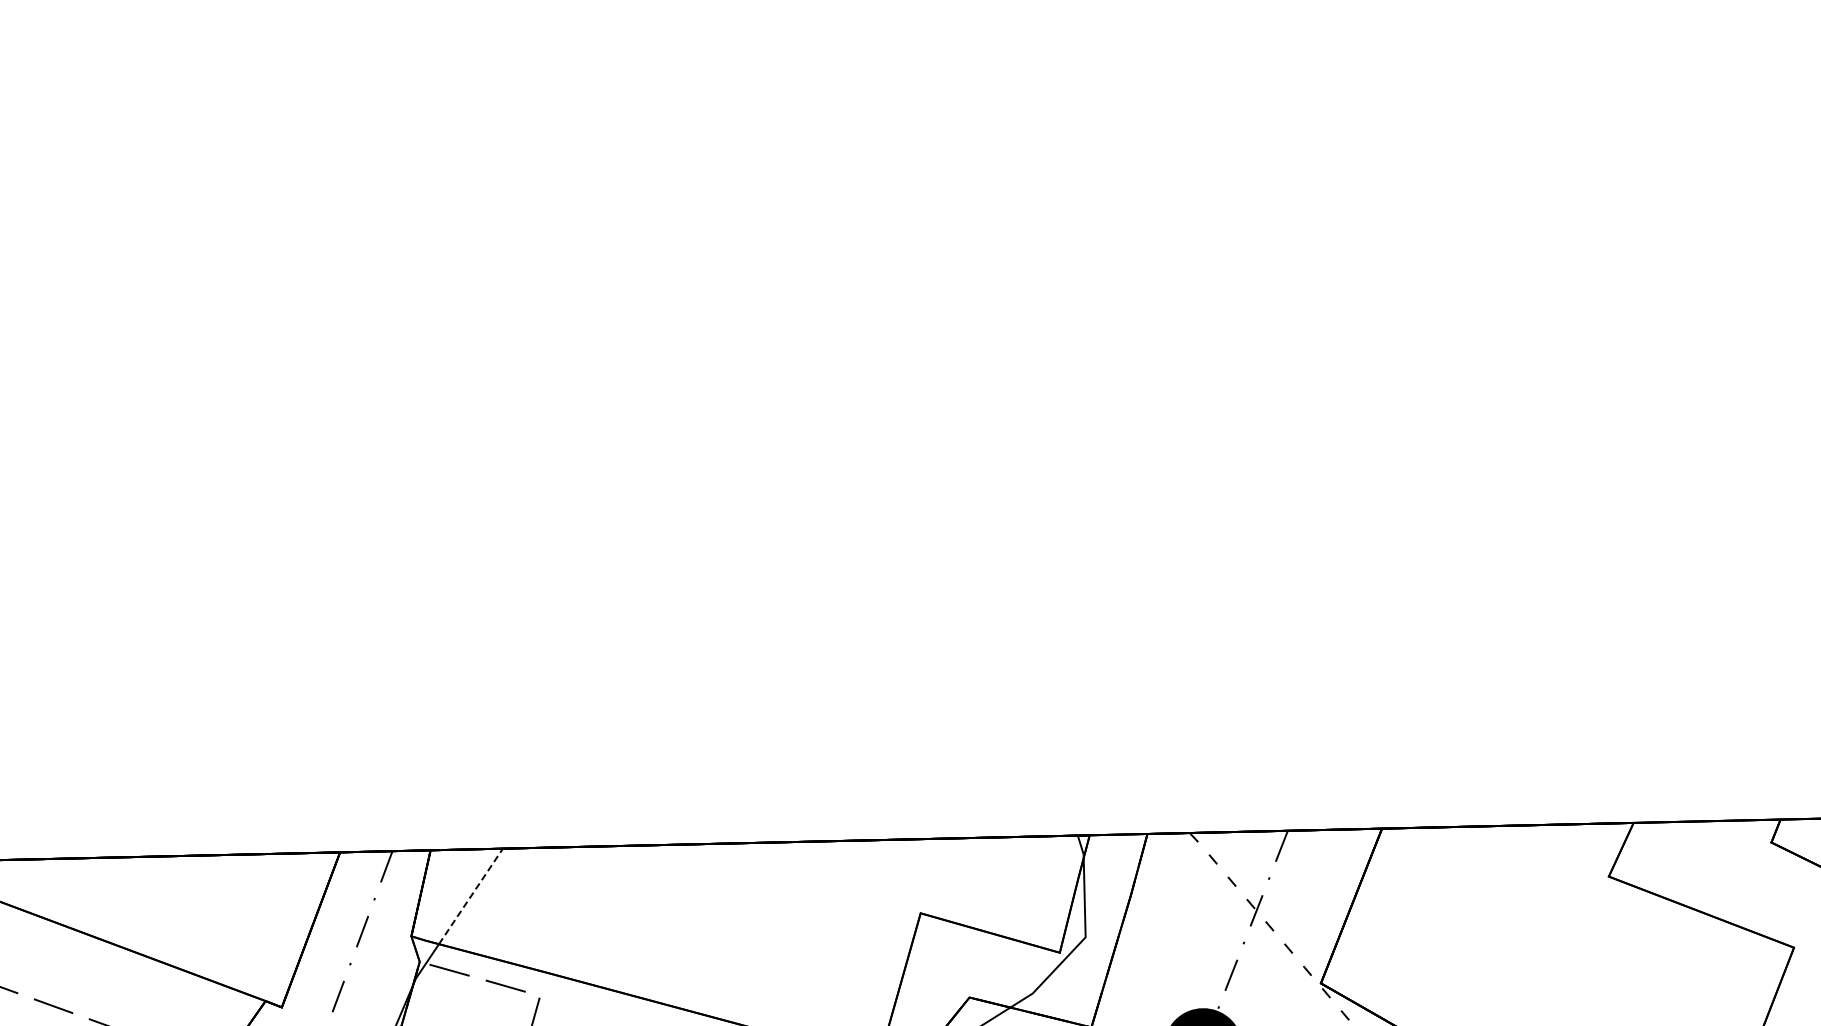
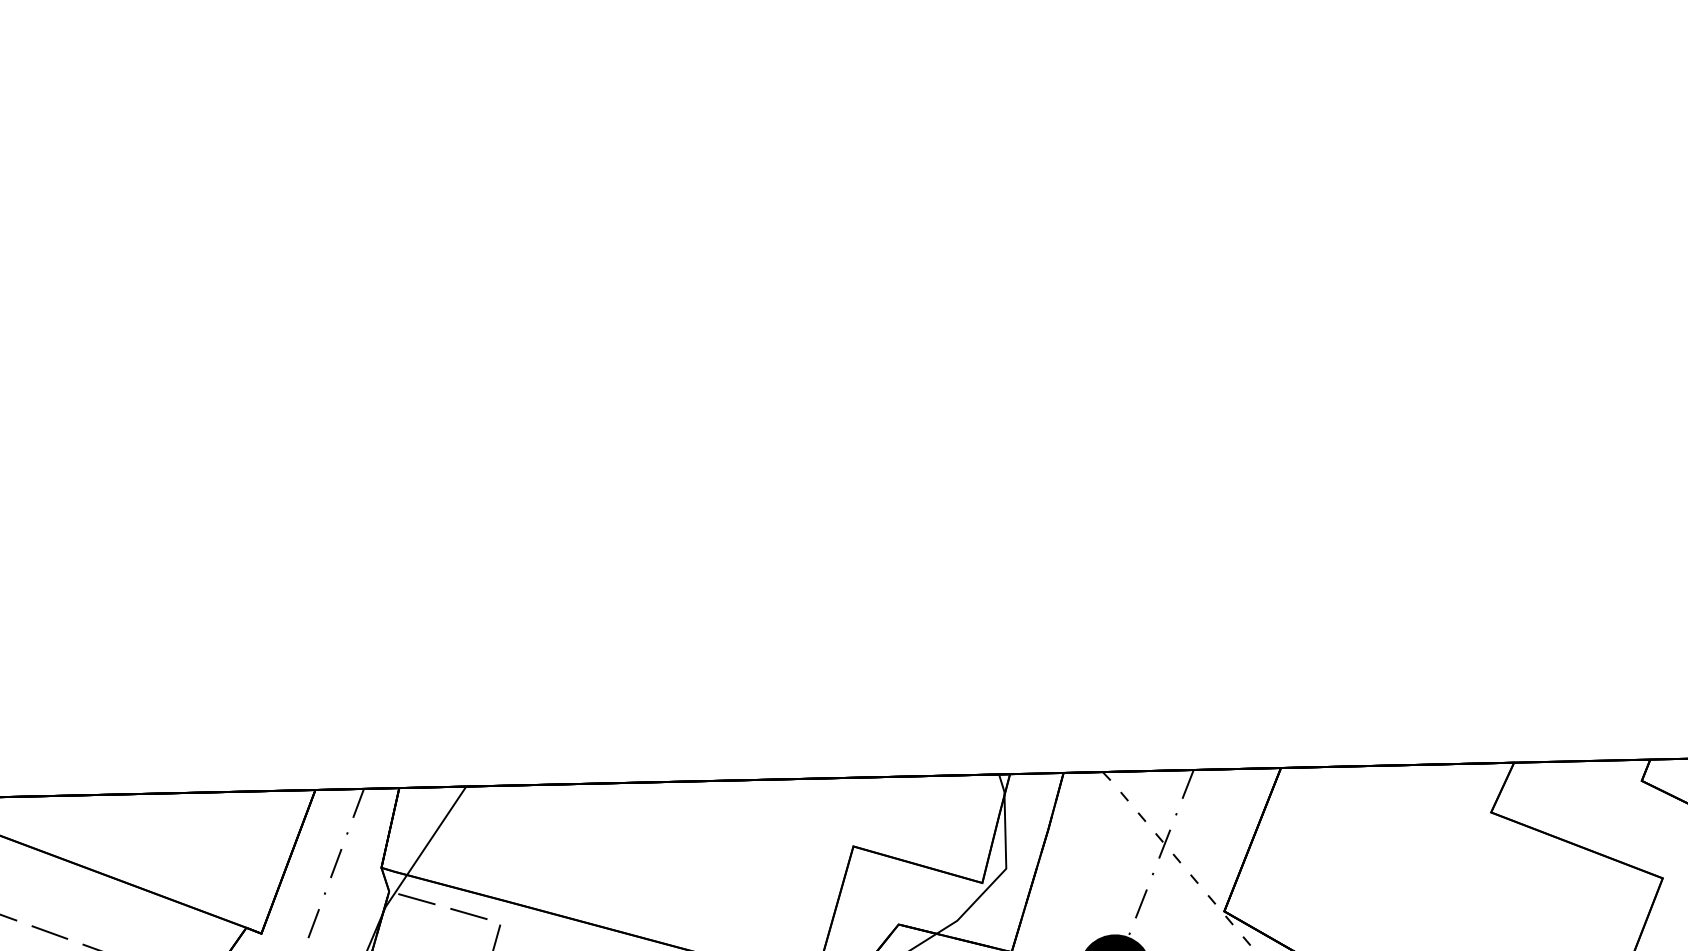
line: (471, 896) -> (437, 830), dashed -> solid

